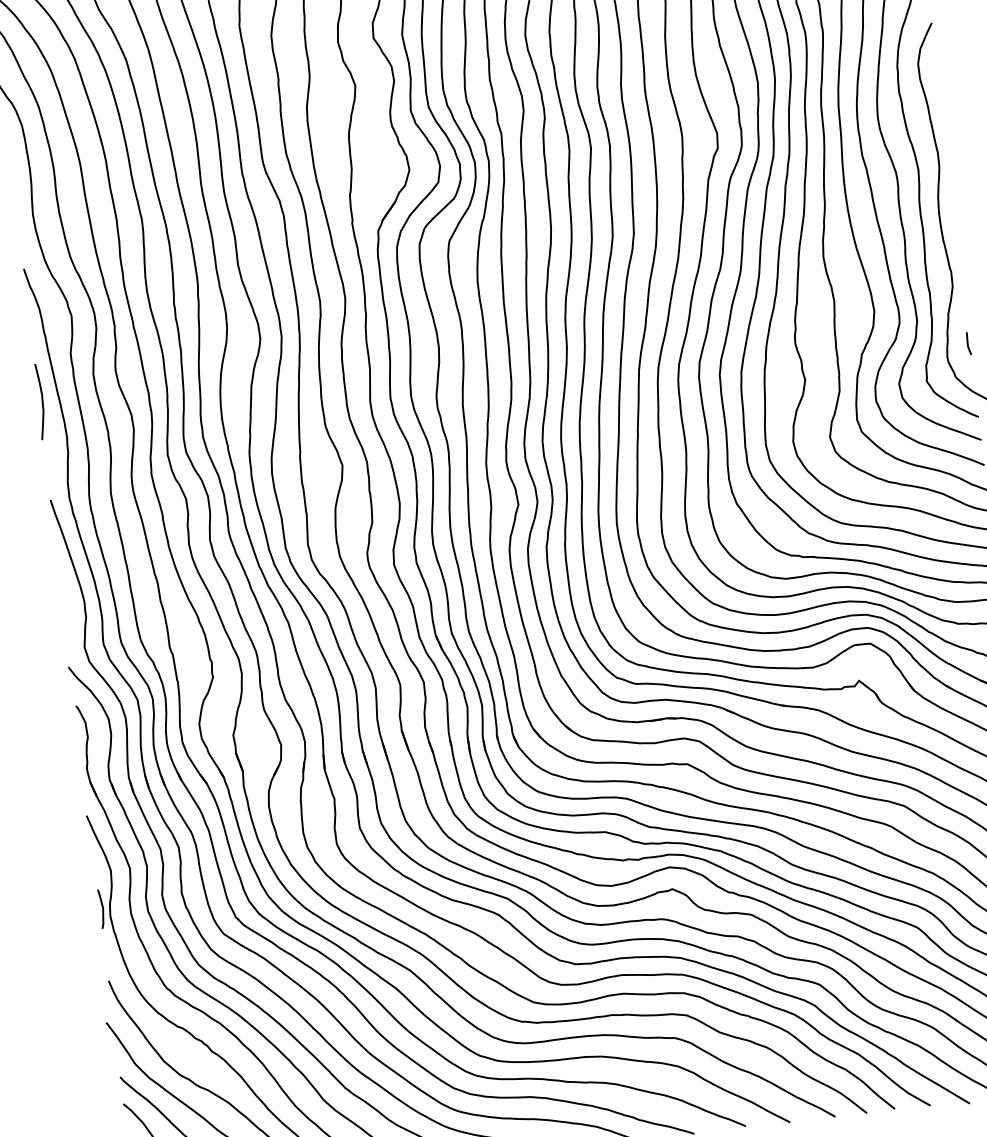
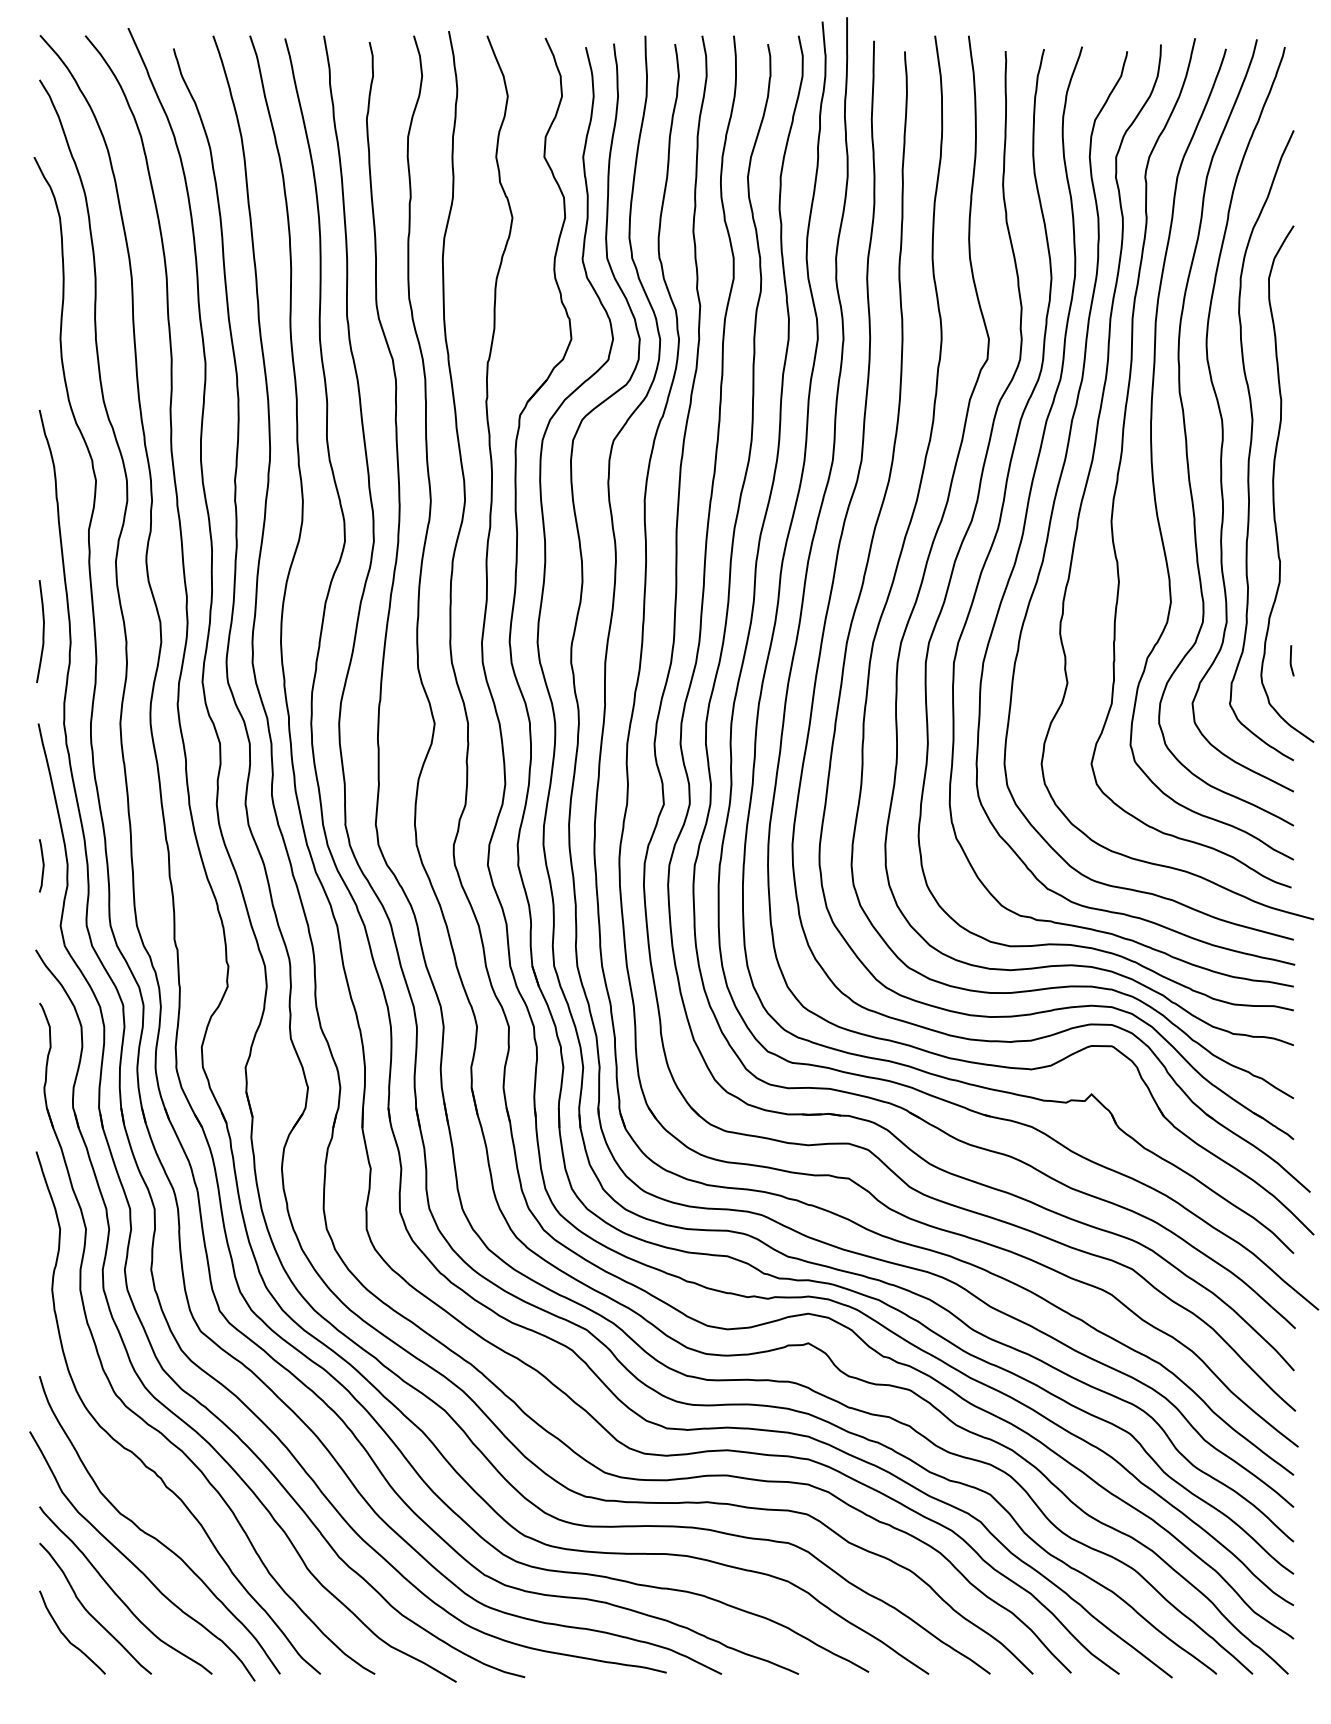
curve: (41, 401) -> (42, 631), moved
curve: (102, 908) -> (42, 865), moved

